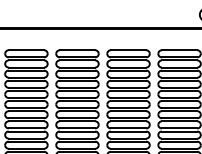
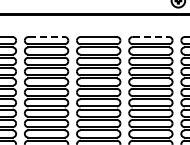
line: (77, 50) -> (46, 37), solid -> dashed
line: (179, 50) -> (150, 37), solid -> dashed

